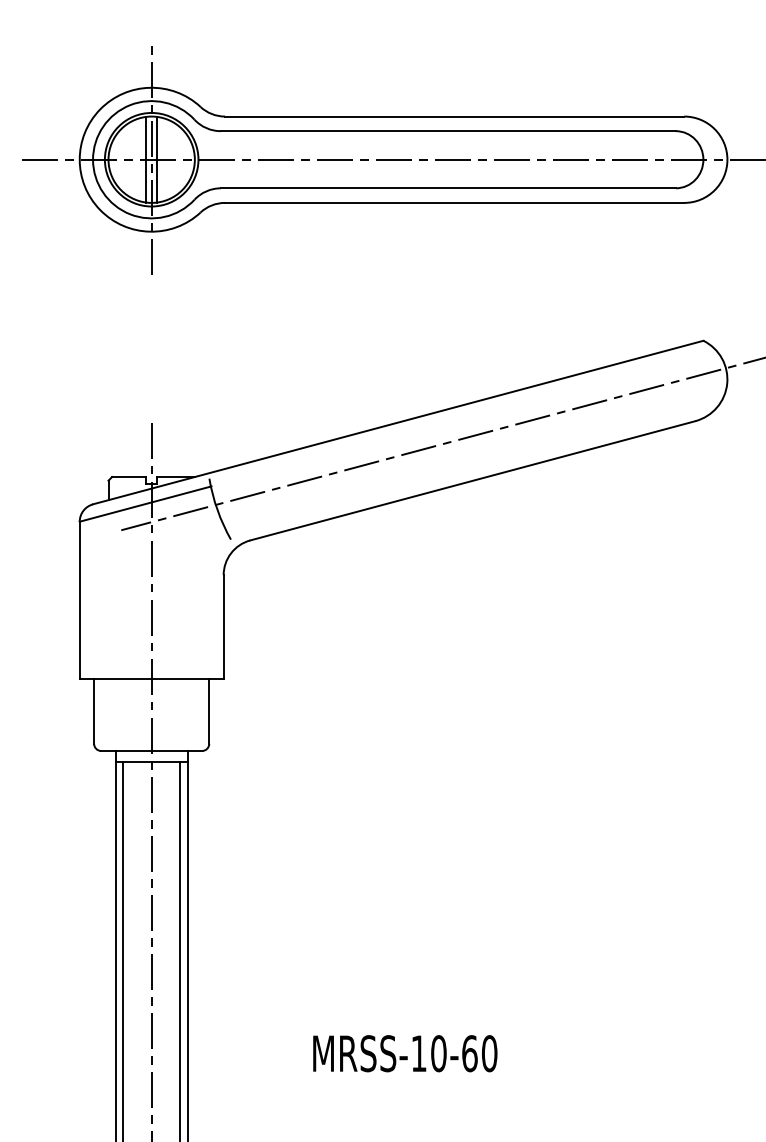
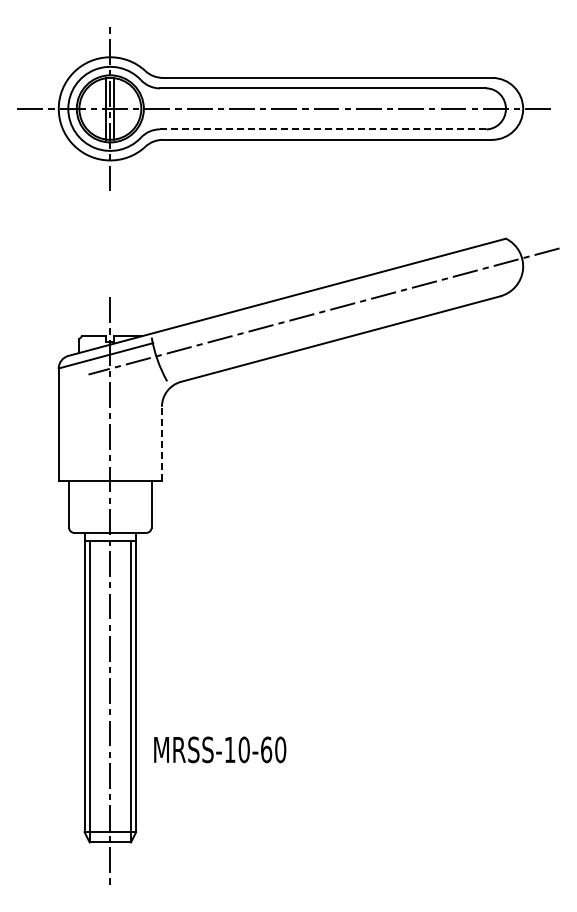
line: (448, 188) -> (323, 129), solid -> dashed
line: (223, 626) -> (161, 443), solid -> dashed
text: (405, 1053) -> (220, 749), moved

